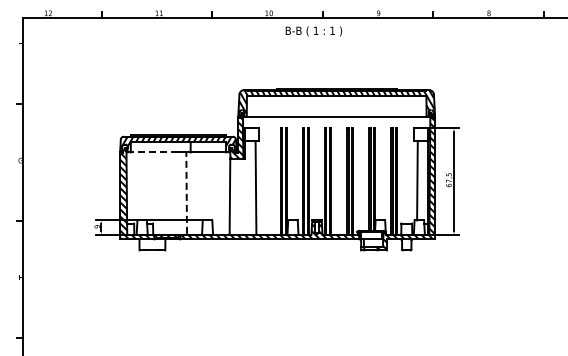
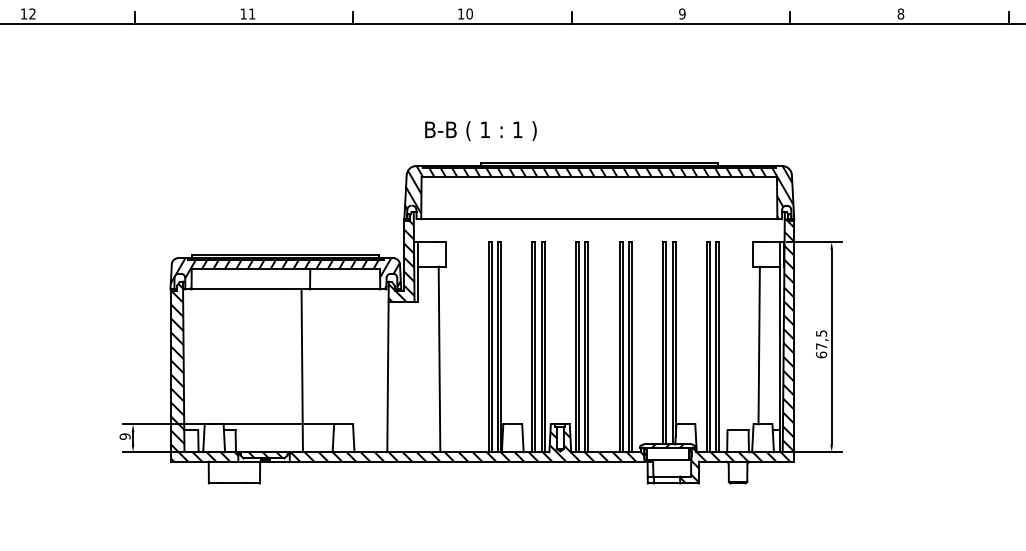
text: (313, 31) -> (480, 131), moved
line: (154, 152) -> (238, 289), dashed -> solid
line: (186, 193) -> (301, 370), dashed -> solid

